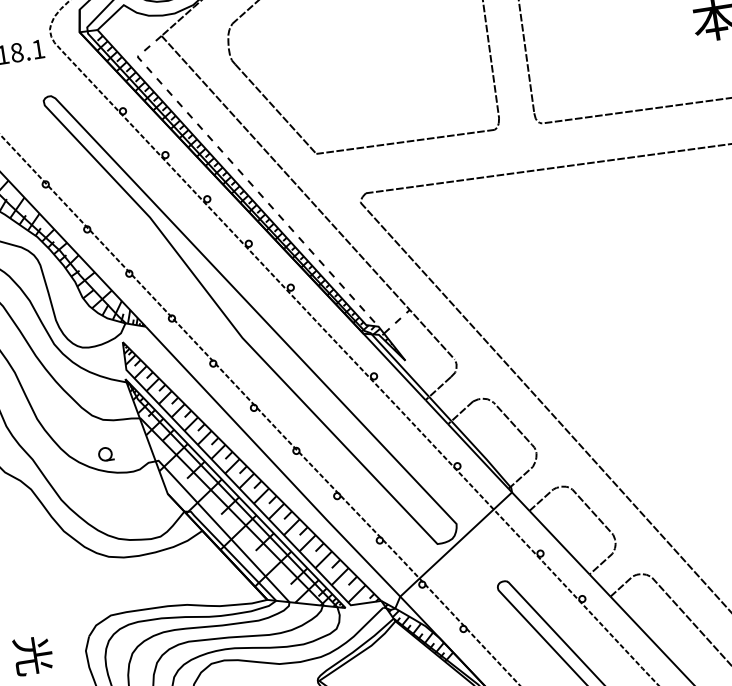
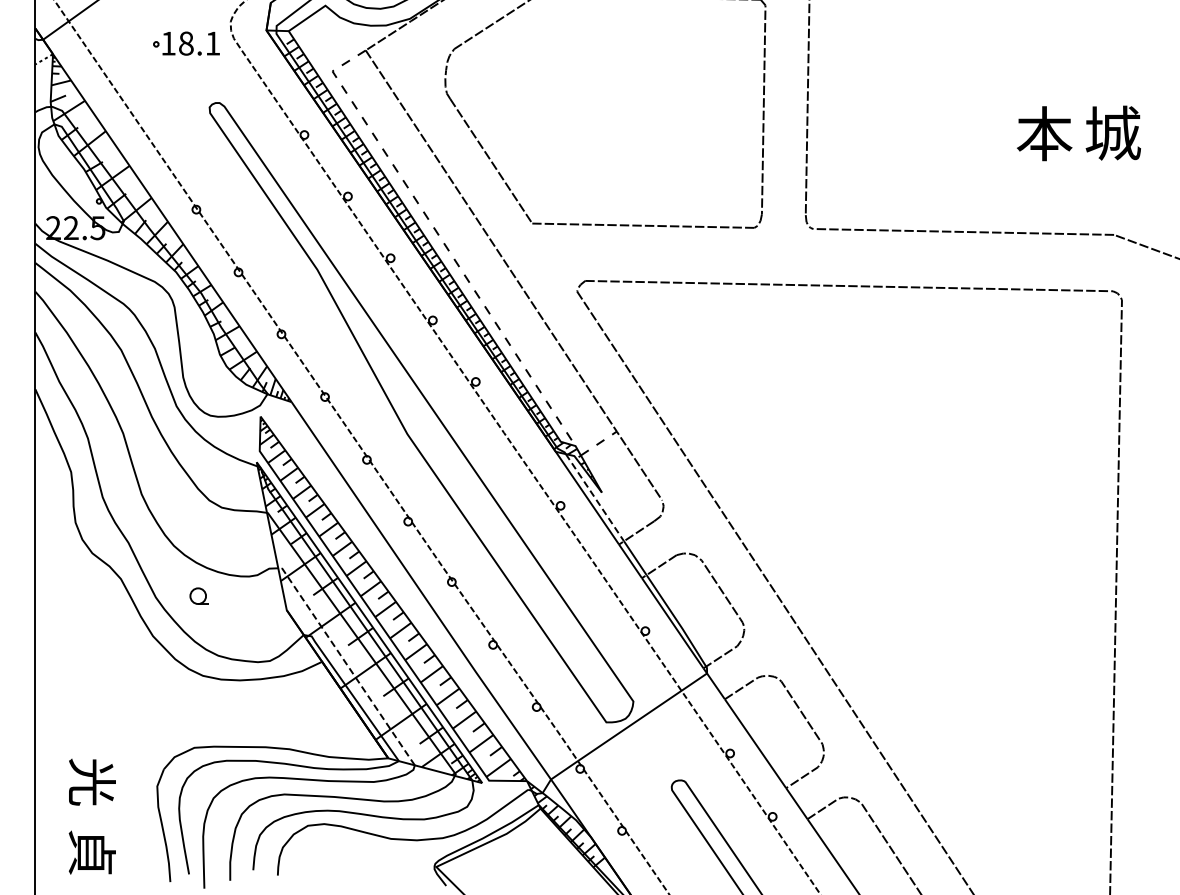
line: (401, 366) -> (595, 498), solid -> dashed
part: (105, 453) -> (198, 595), moved
line: (222, 529) -> (346, 664), solid -> dashed

